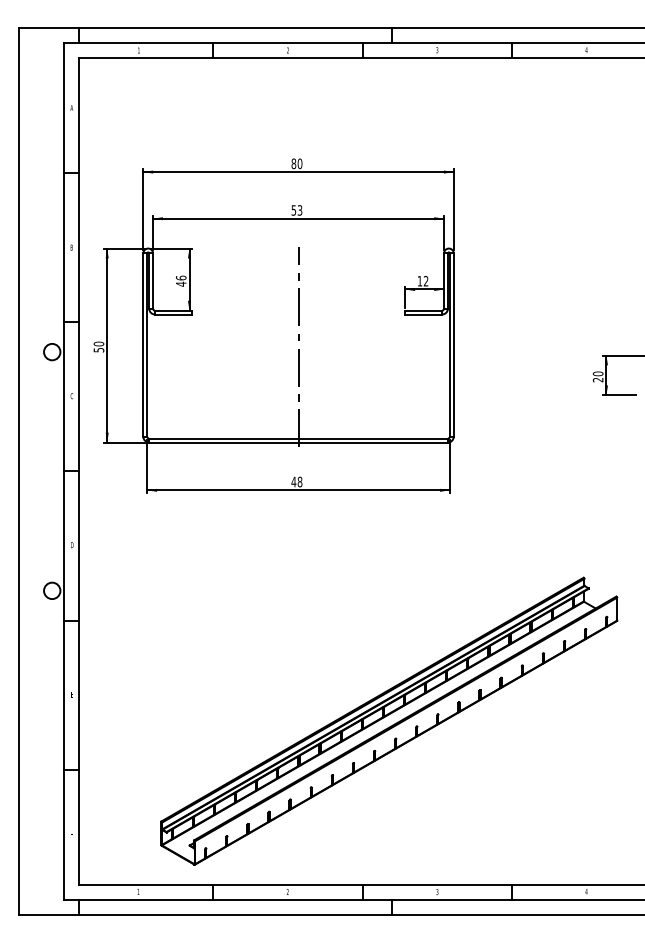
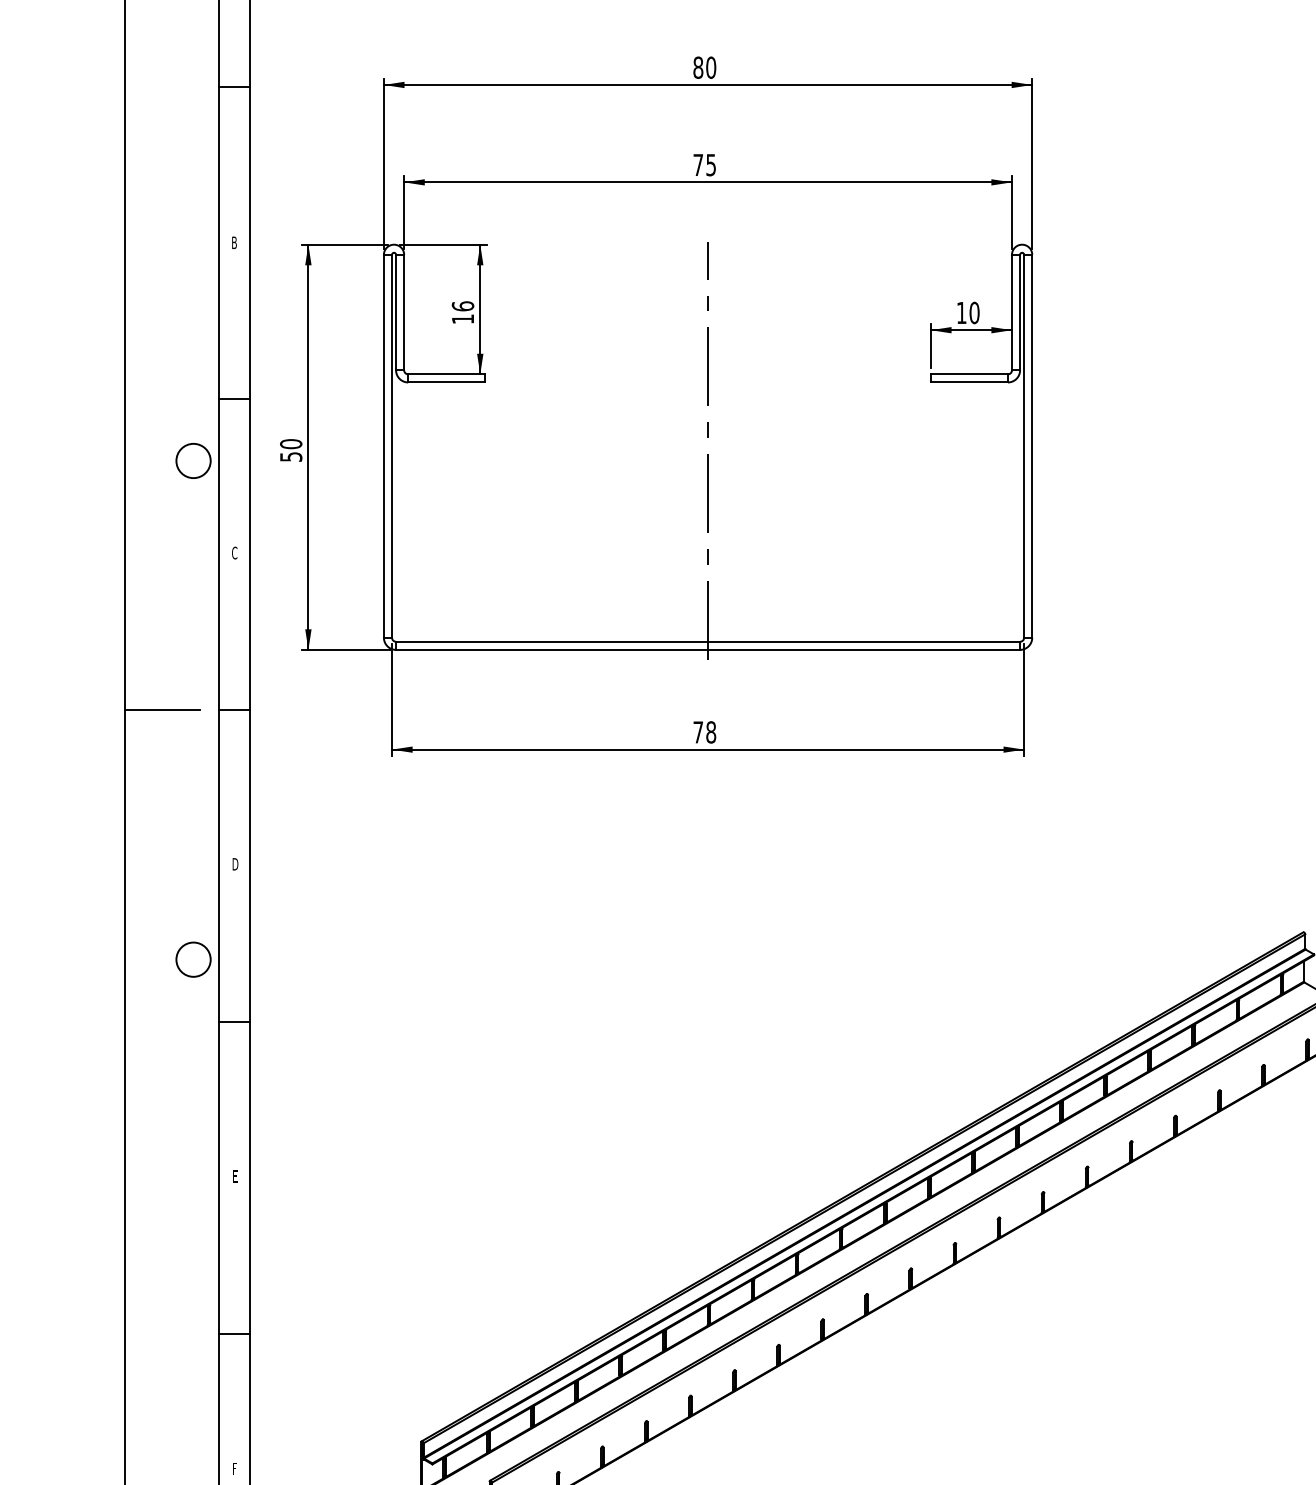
text: (296, 210) -> (703, 165), 53 -> 75
text: (425, 281) -> (973, 313), 12 -> 10
text: (181, 283) -> (463, 317), 46 -> 16
line: (37, 471) -> (162, 710), added
text: (293, 481) -> (697, 731), 48 -> 78

